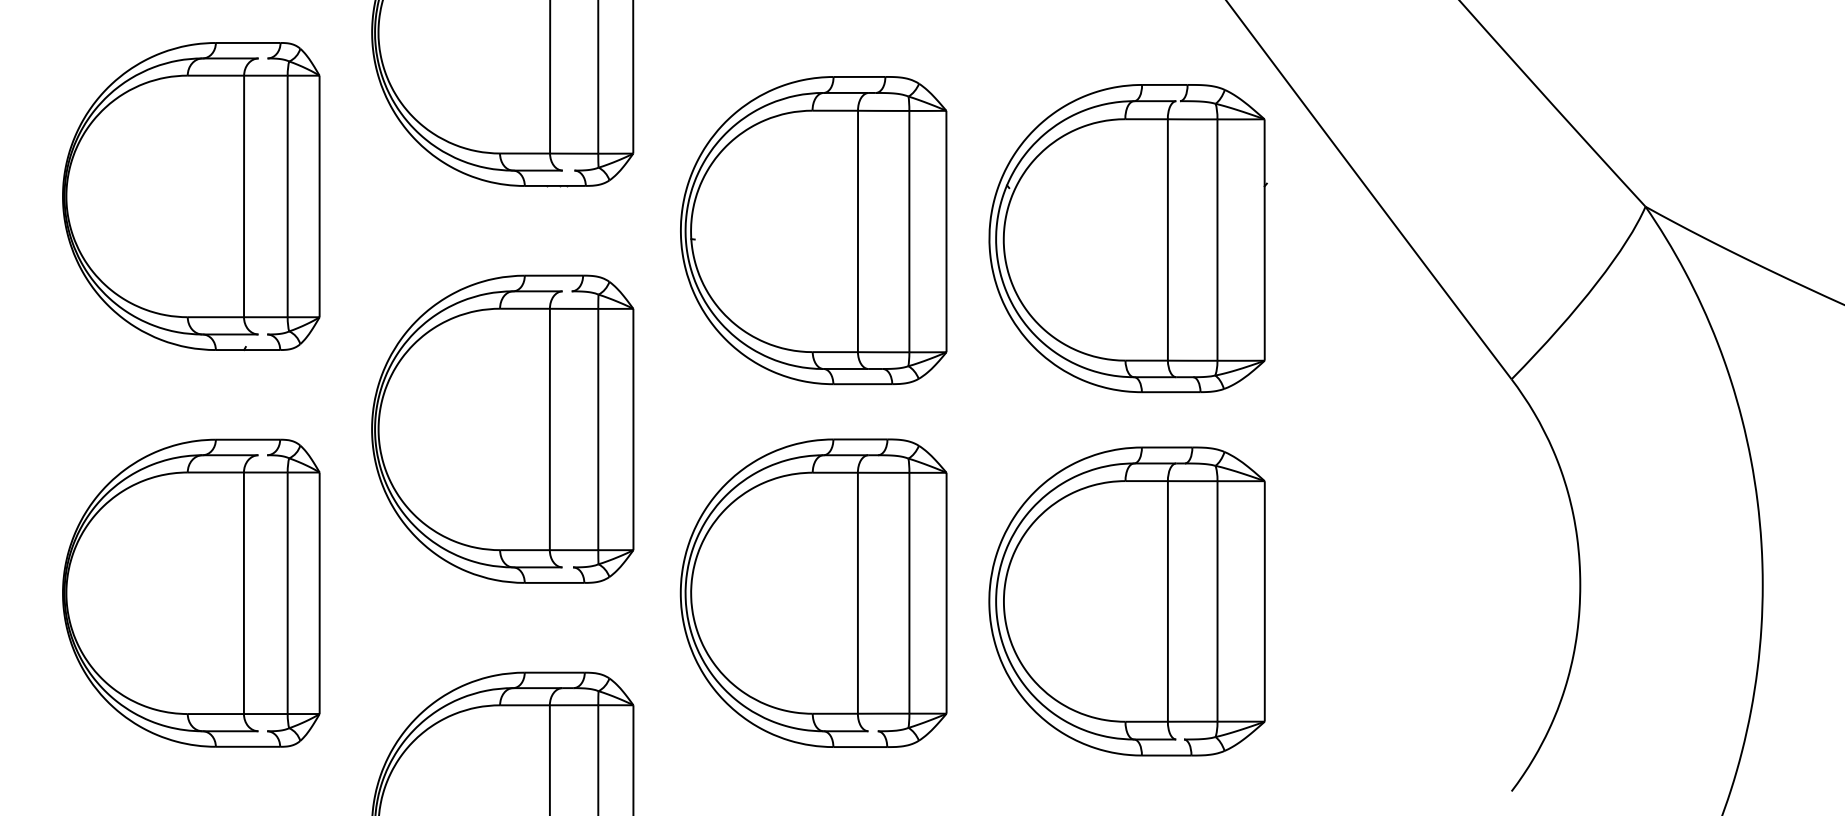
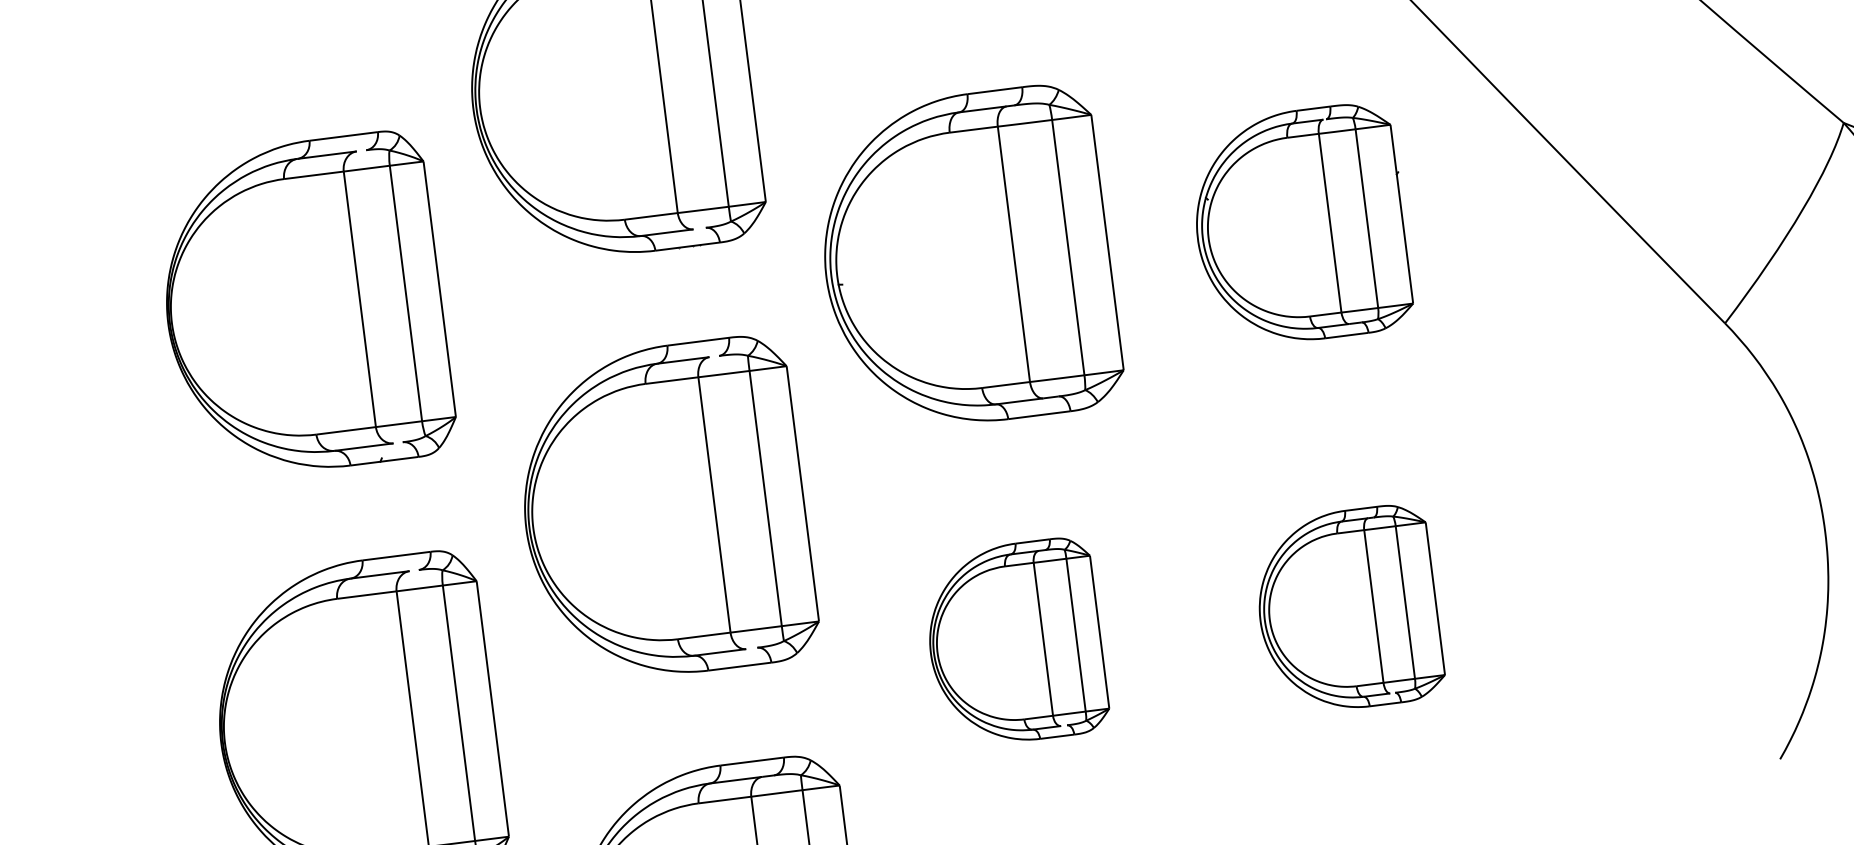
part: (1127, 238) -> (1299, 225), size x0.7
part: (813, 592) -> (1015, 642), size x0.6
part: (1126, 601) -> (1347, 609), size x0.6

